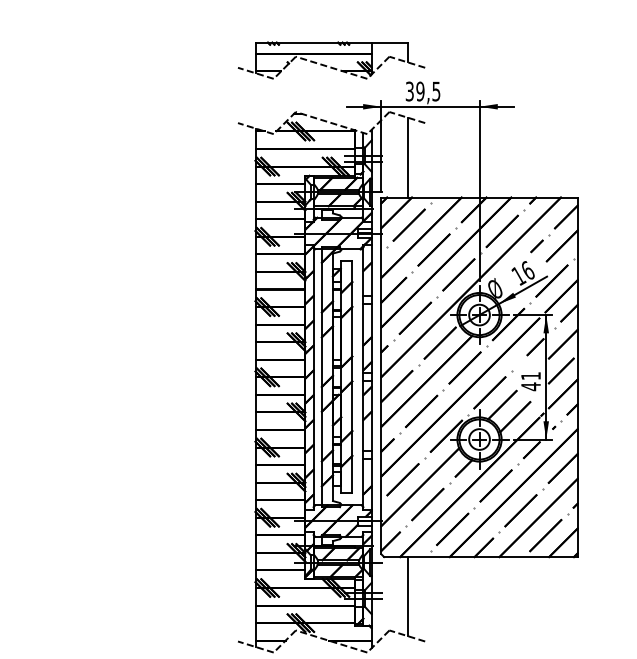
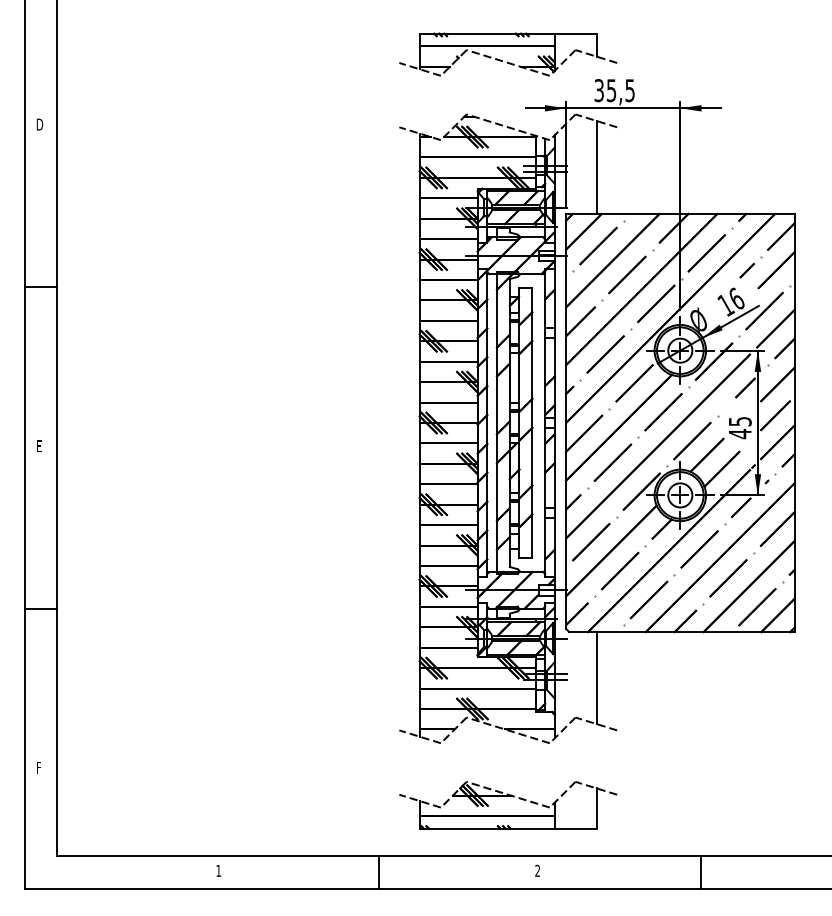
text: (420, 91) -> (611, 90), 39,5 -> 35,5
text: (531, 375) -> (740, 421), 41 -> 45

